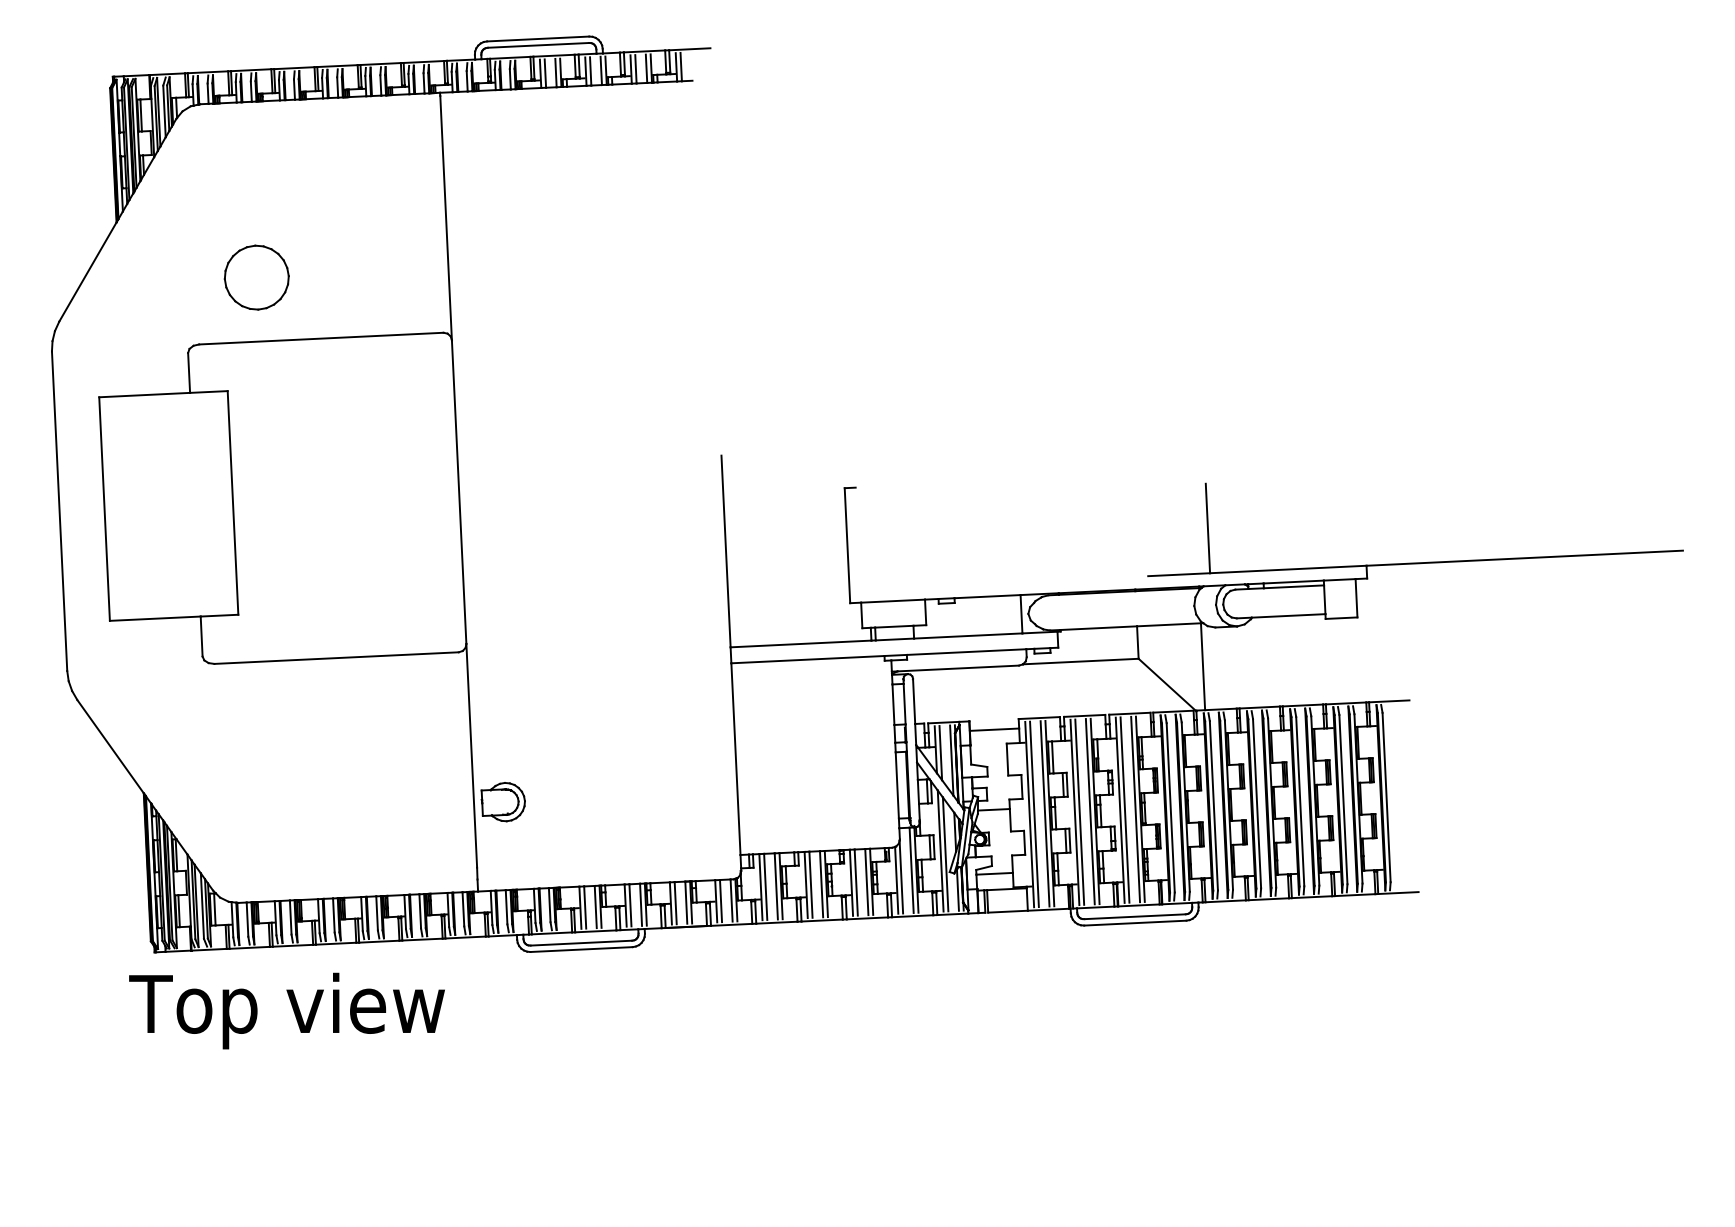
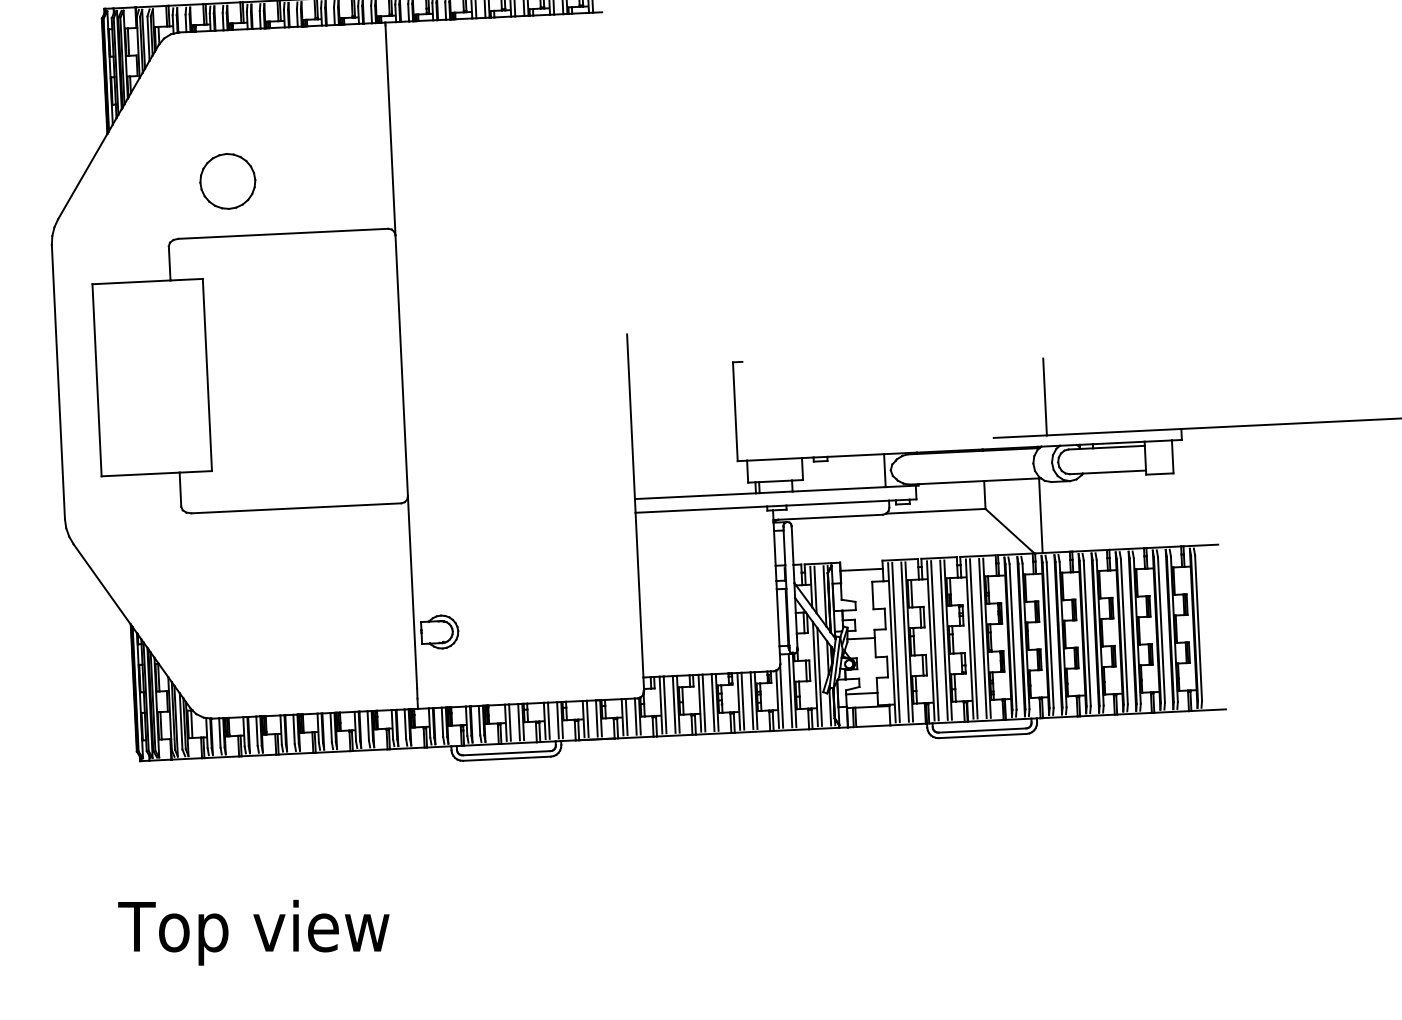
text: (286, 1010) -> (253, 932), moved

